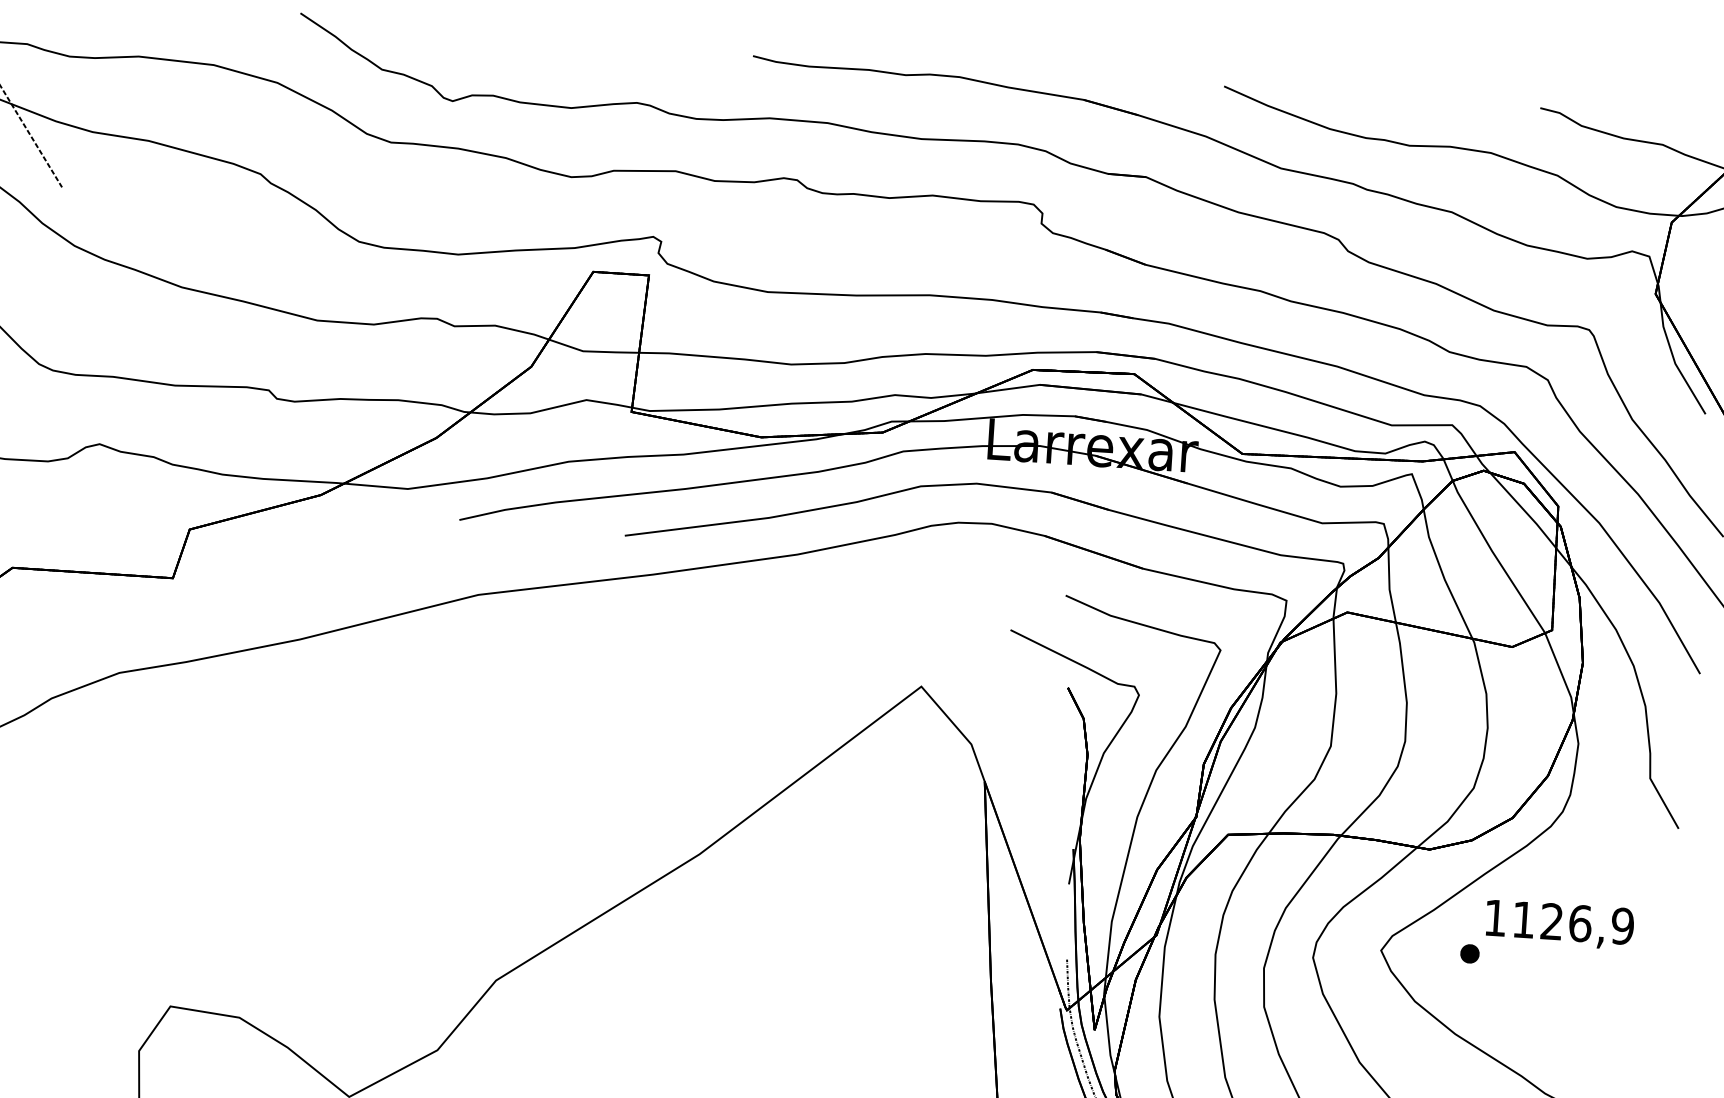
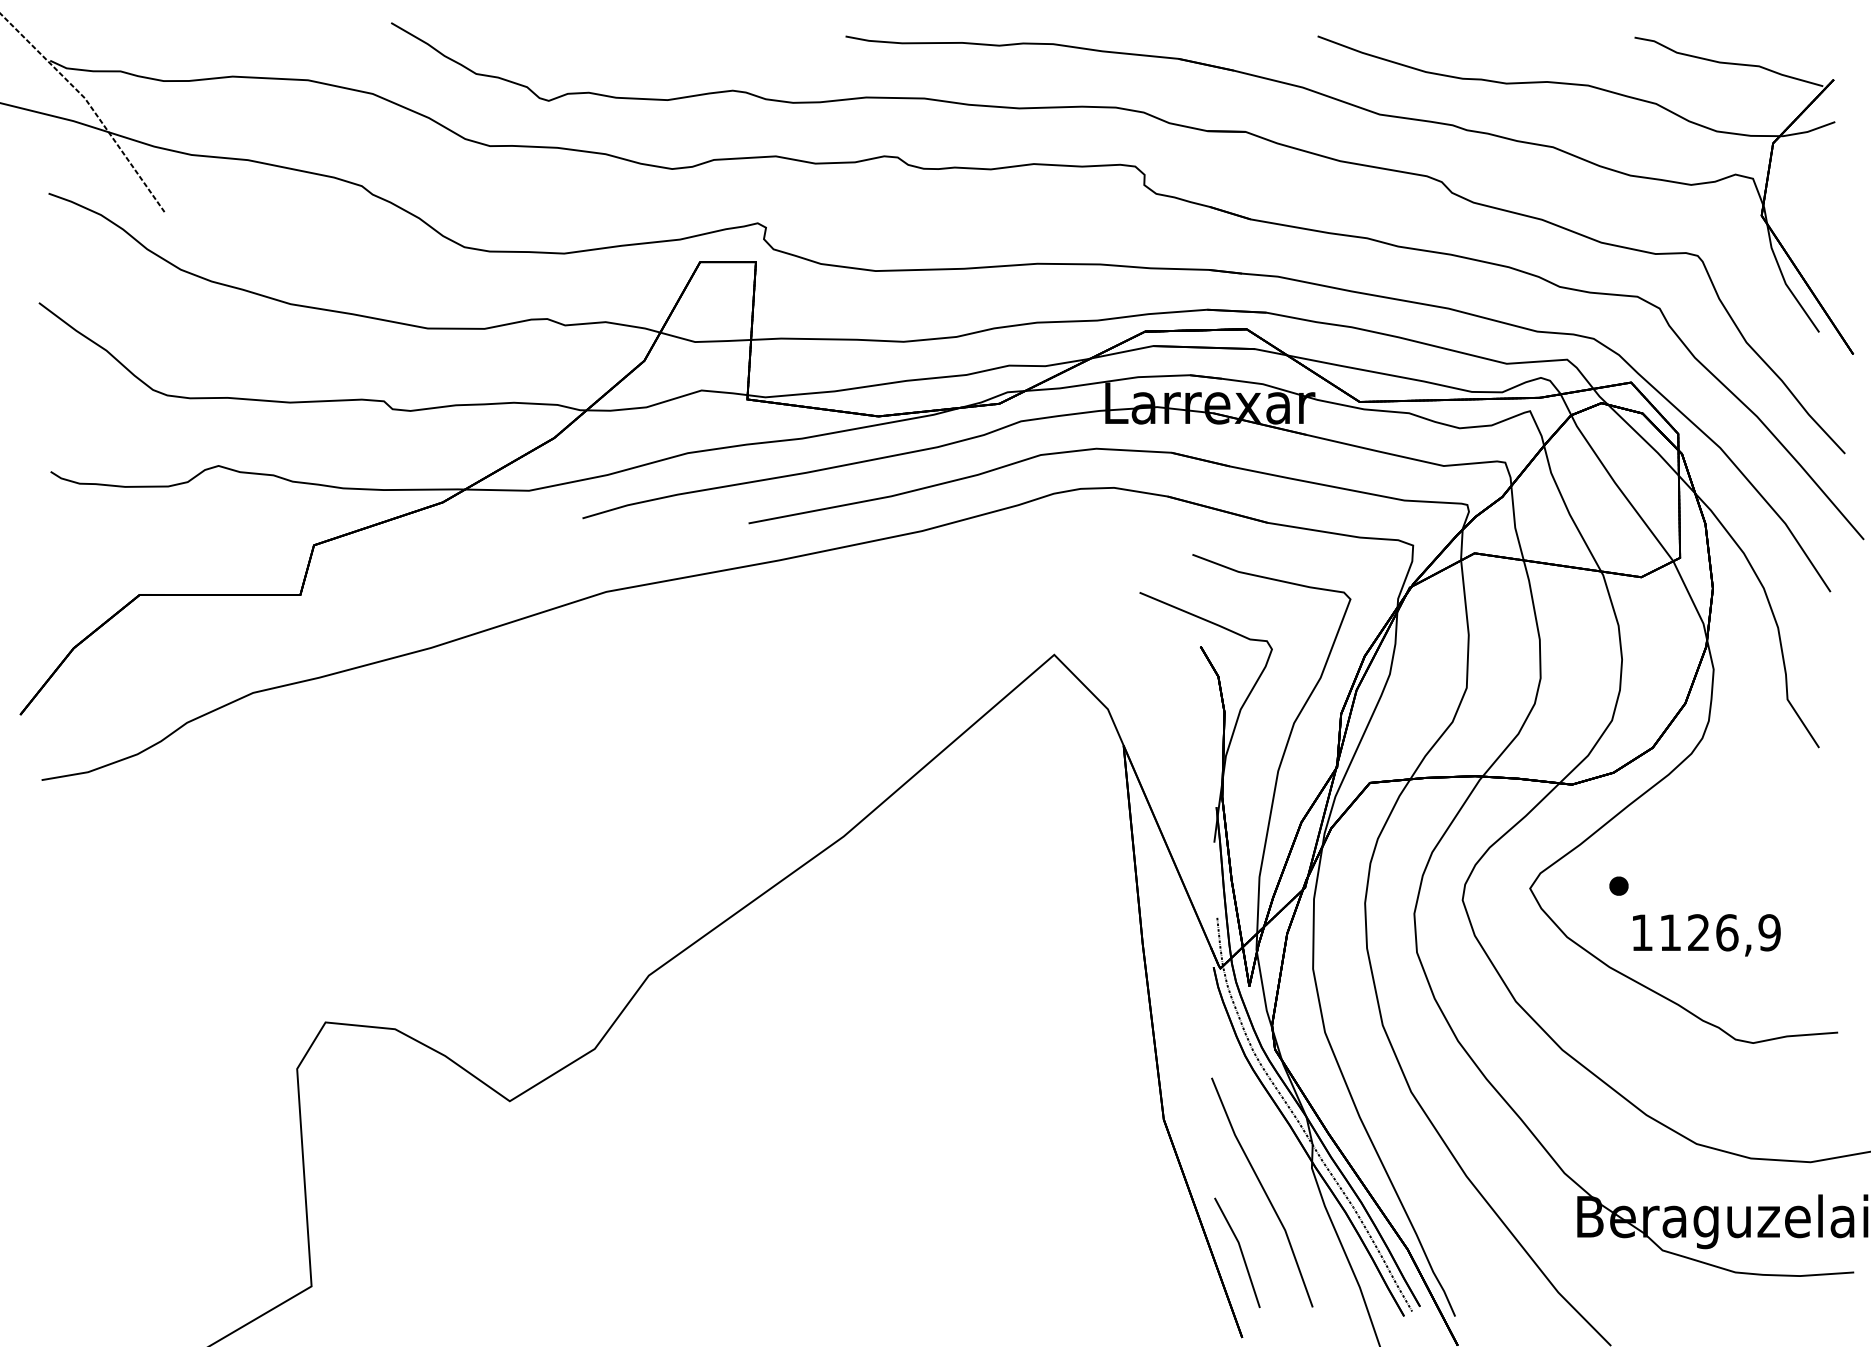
text: (1559, 924) -> (1706, 935), moved

